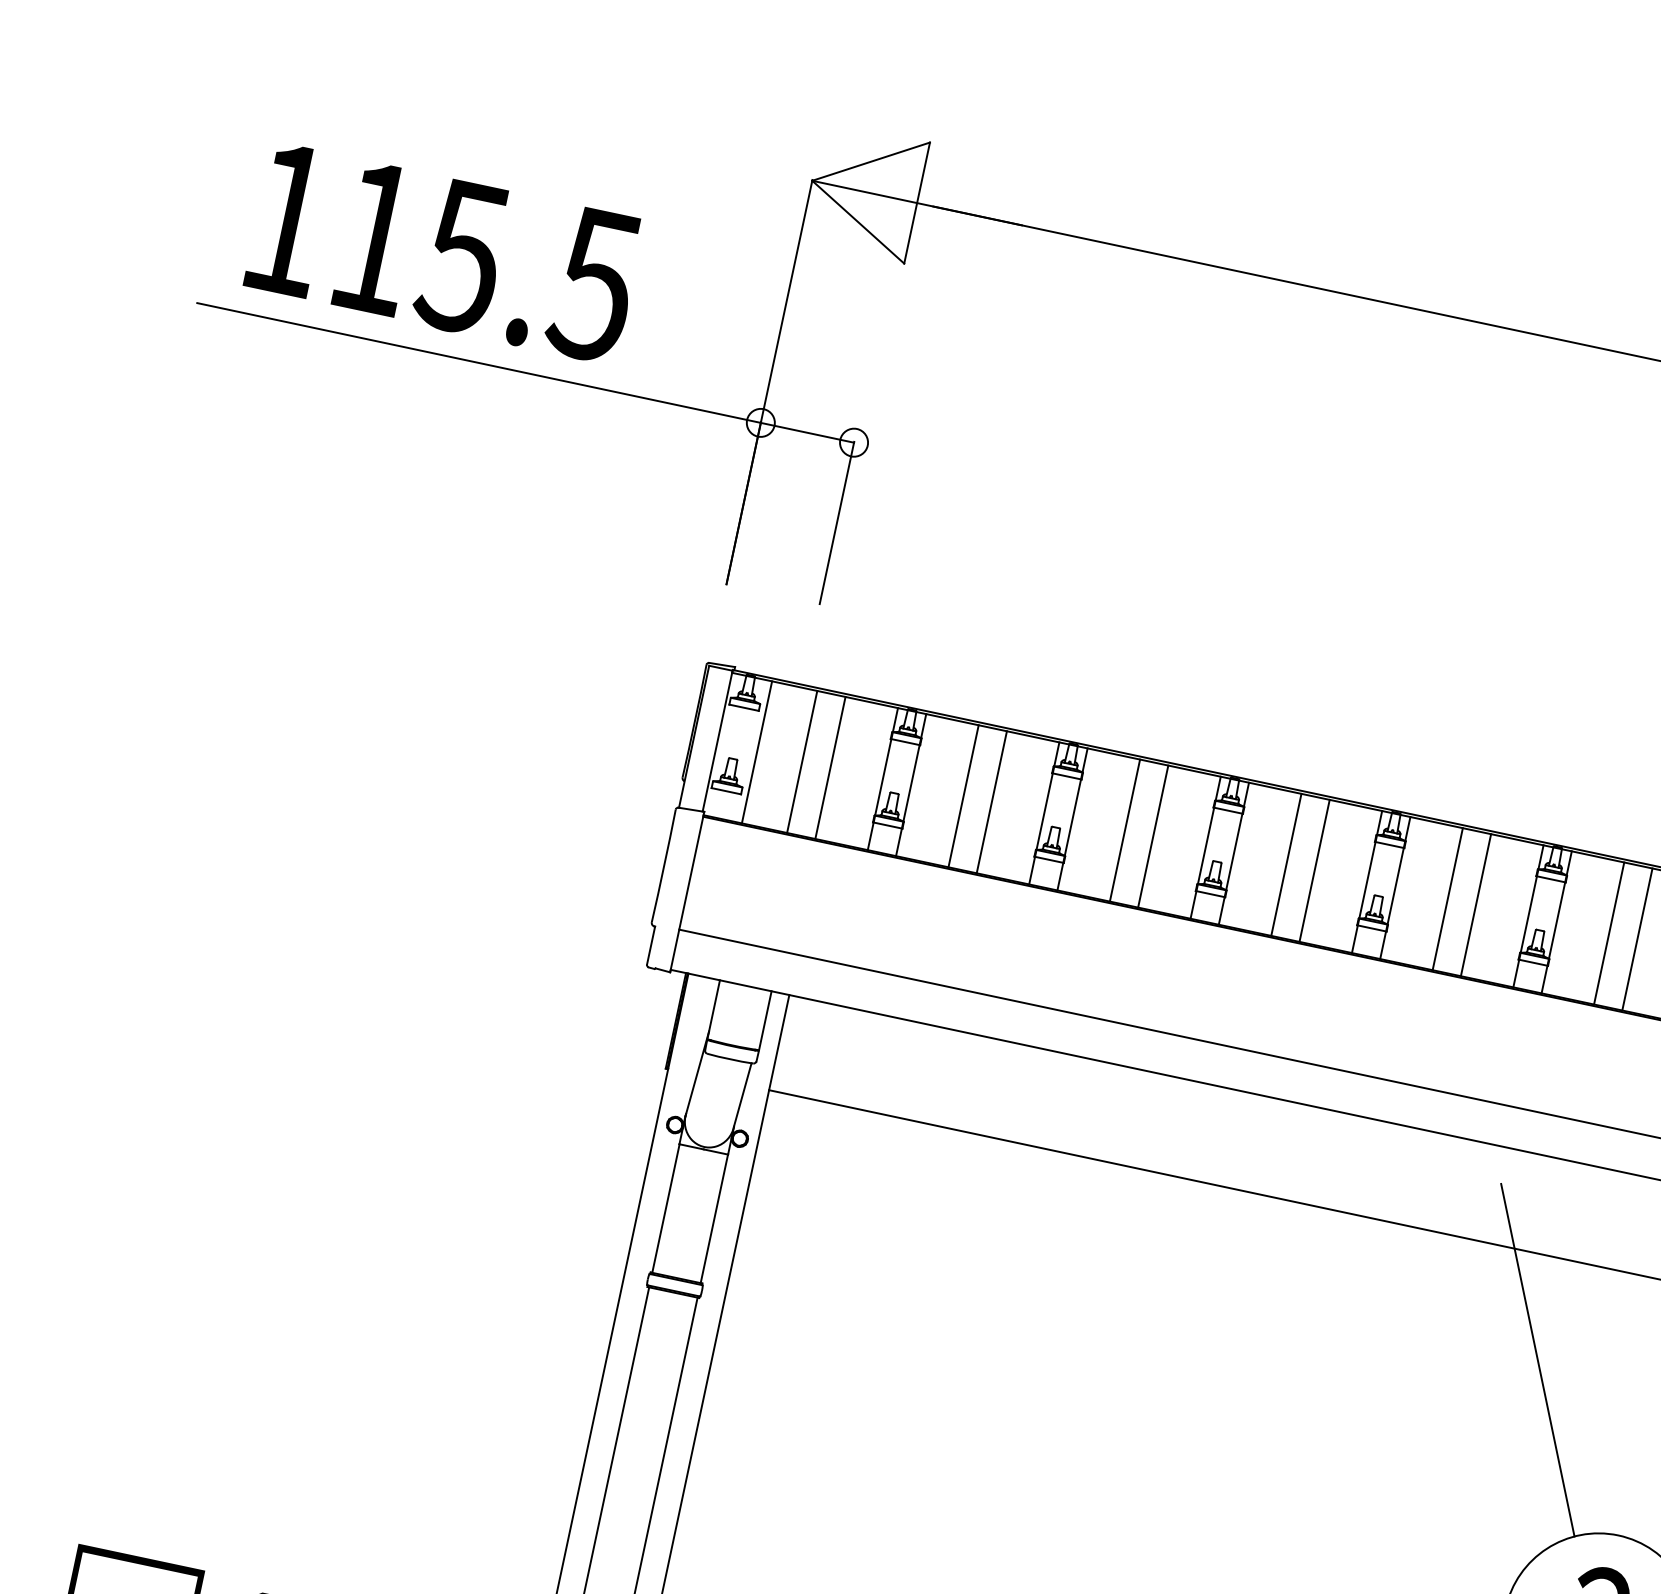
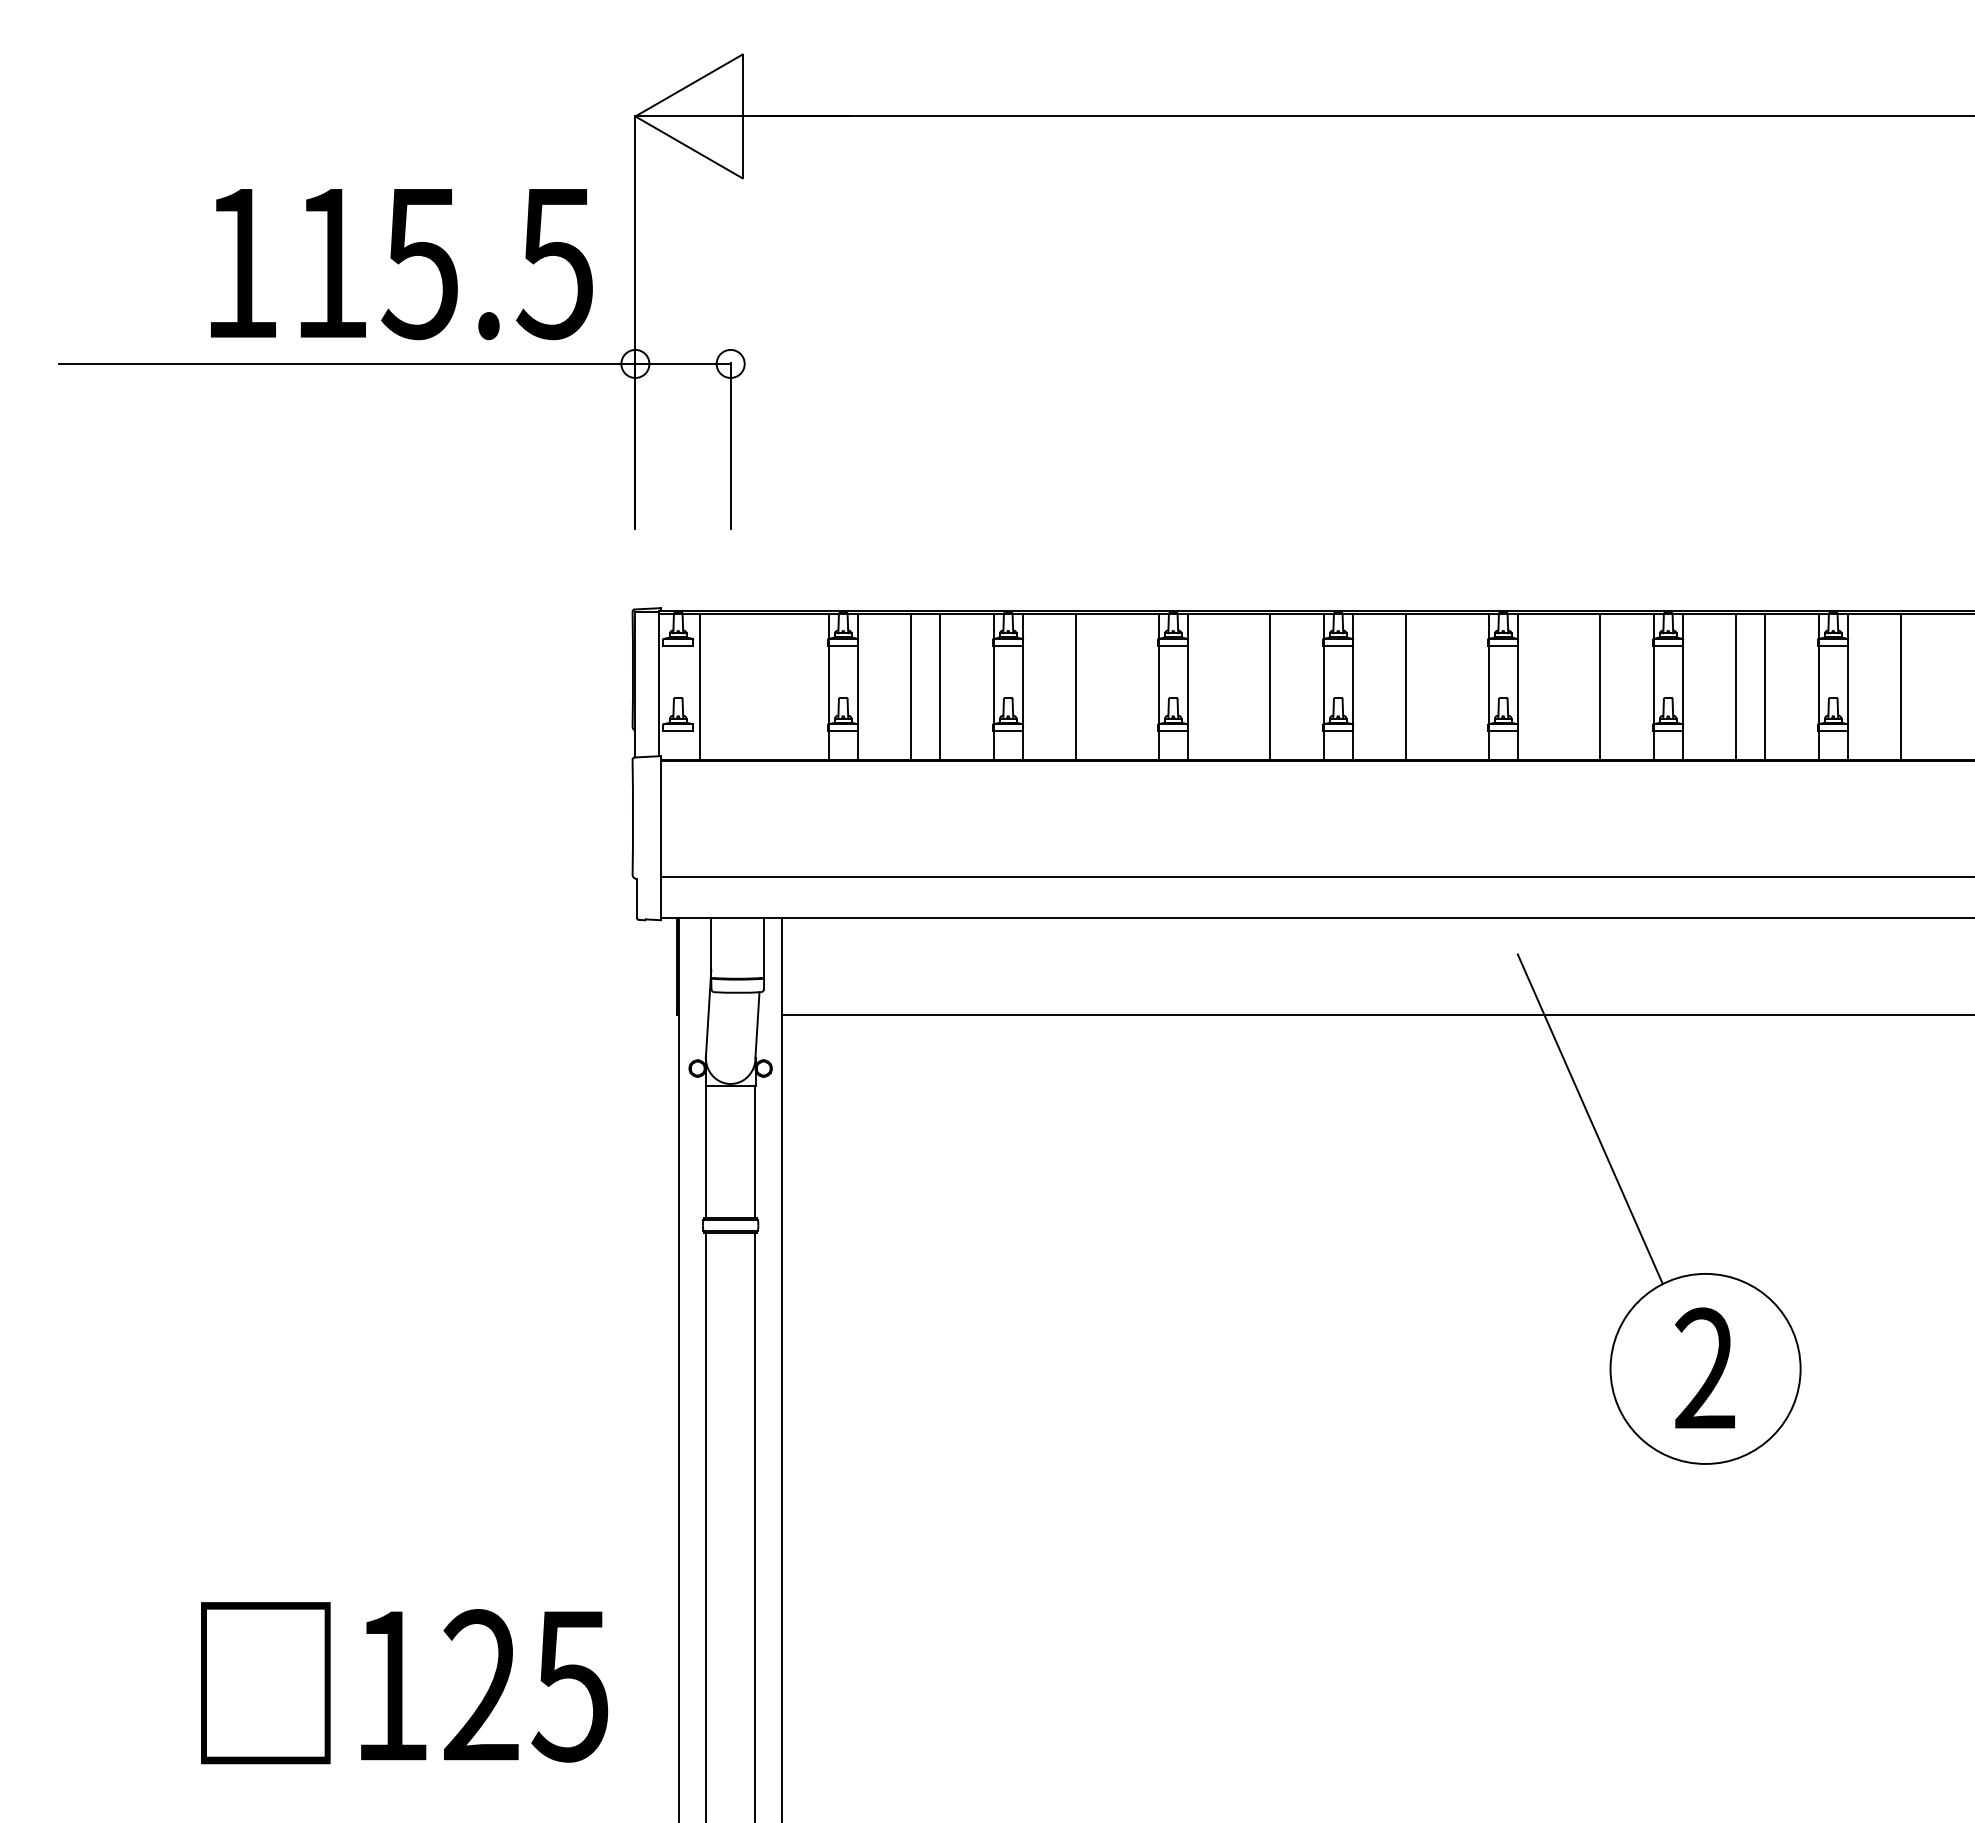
text: (444, 253) -> (401, 264), moved
line: (802, 761) -> (746, 686), removed
line: (830, 767) -> (775, 686), removed
line: (1153, 836) -> (1105, 686), removed
line: (1286, 864) -> (1241, 686), removed
line: (1476, 904) -> (1435, 686), removed
line: (1609, 933) -> (1571, 686), removed

